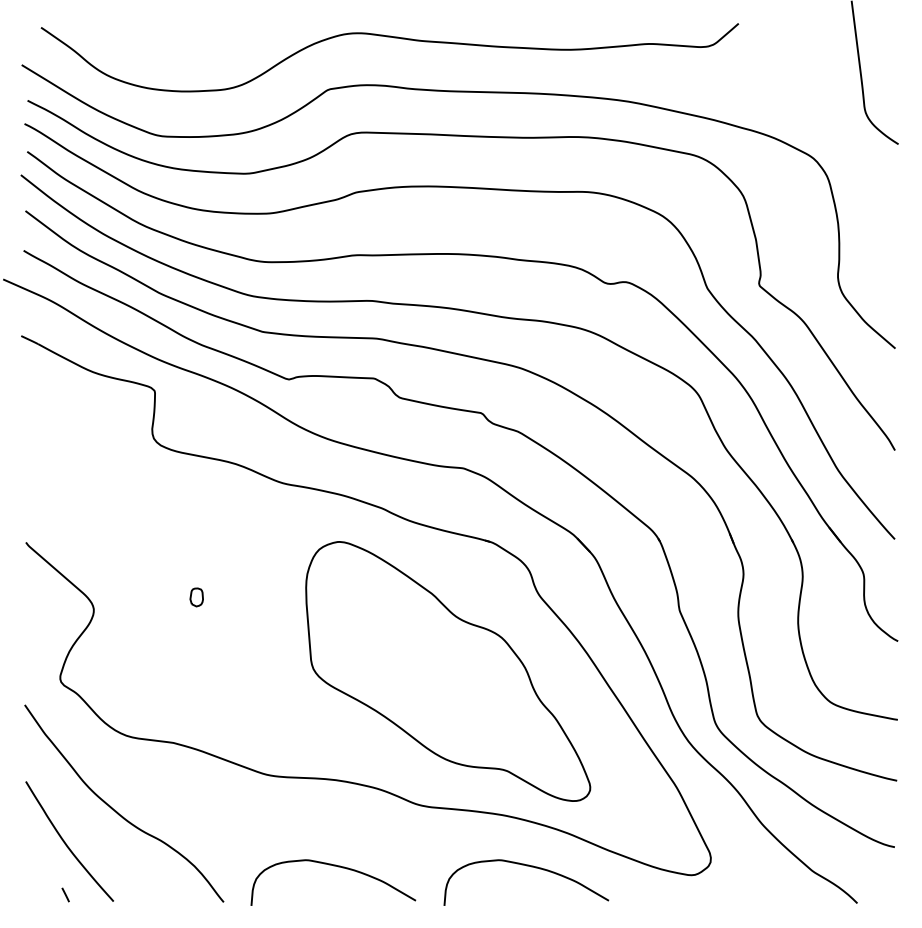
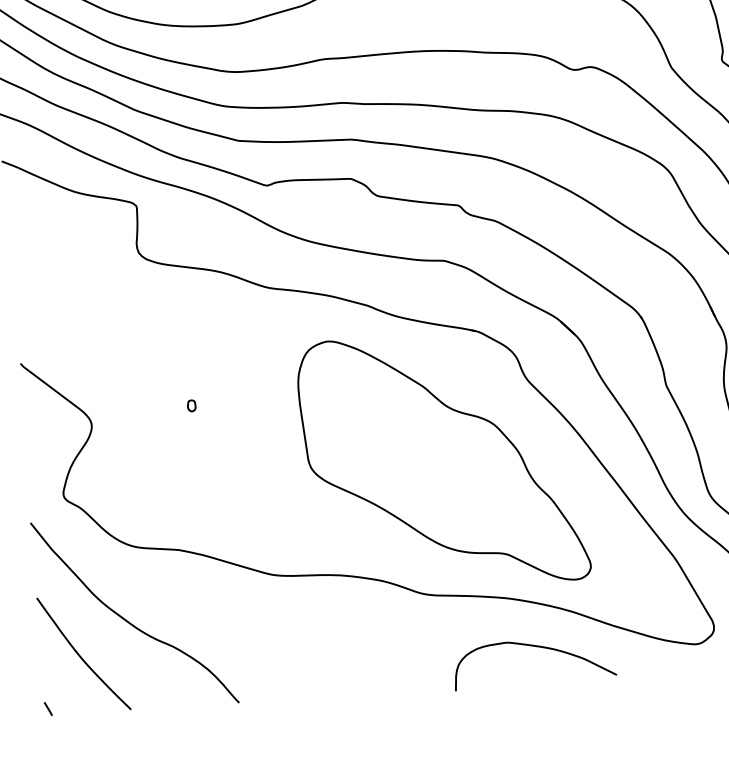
part: (196, 597) -> (191, 405), size x0.62
curve: (338, 867) -> (349, 660), removed
line: (65, 894) -> (48, 708), moved

